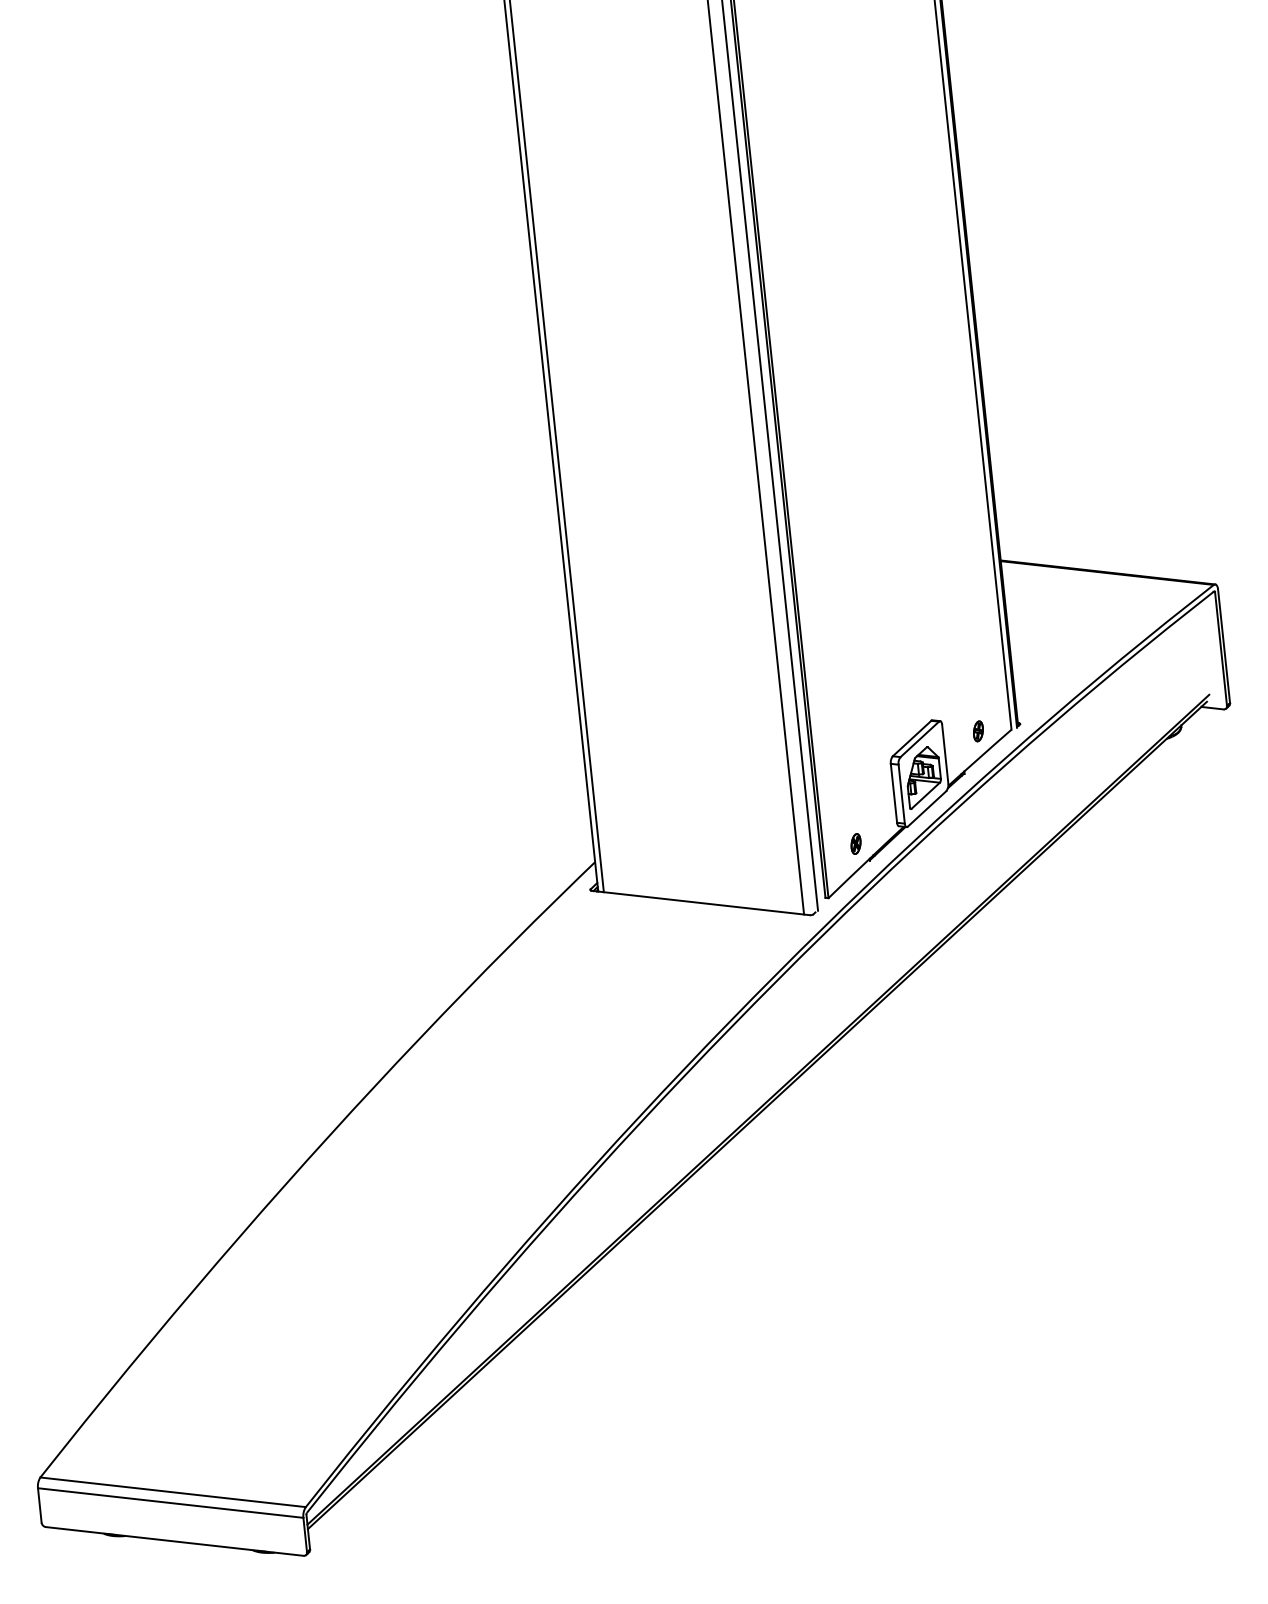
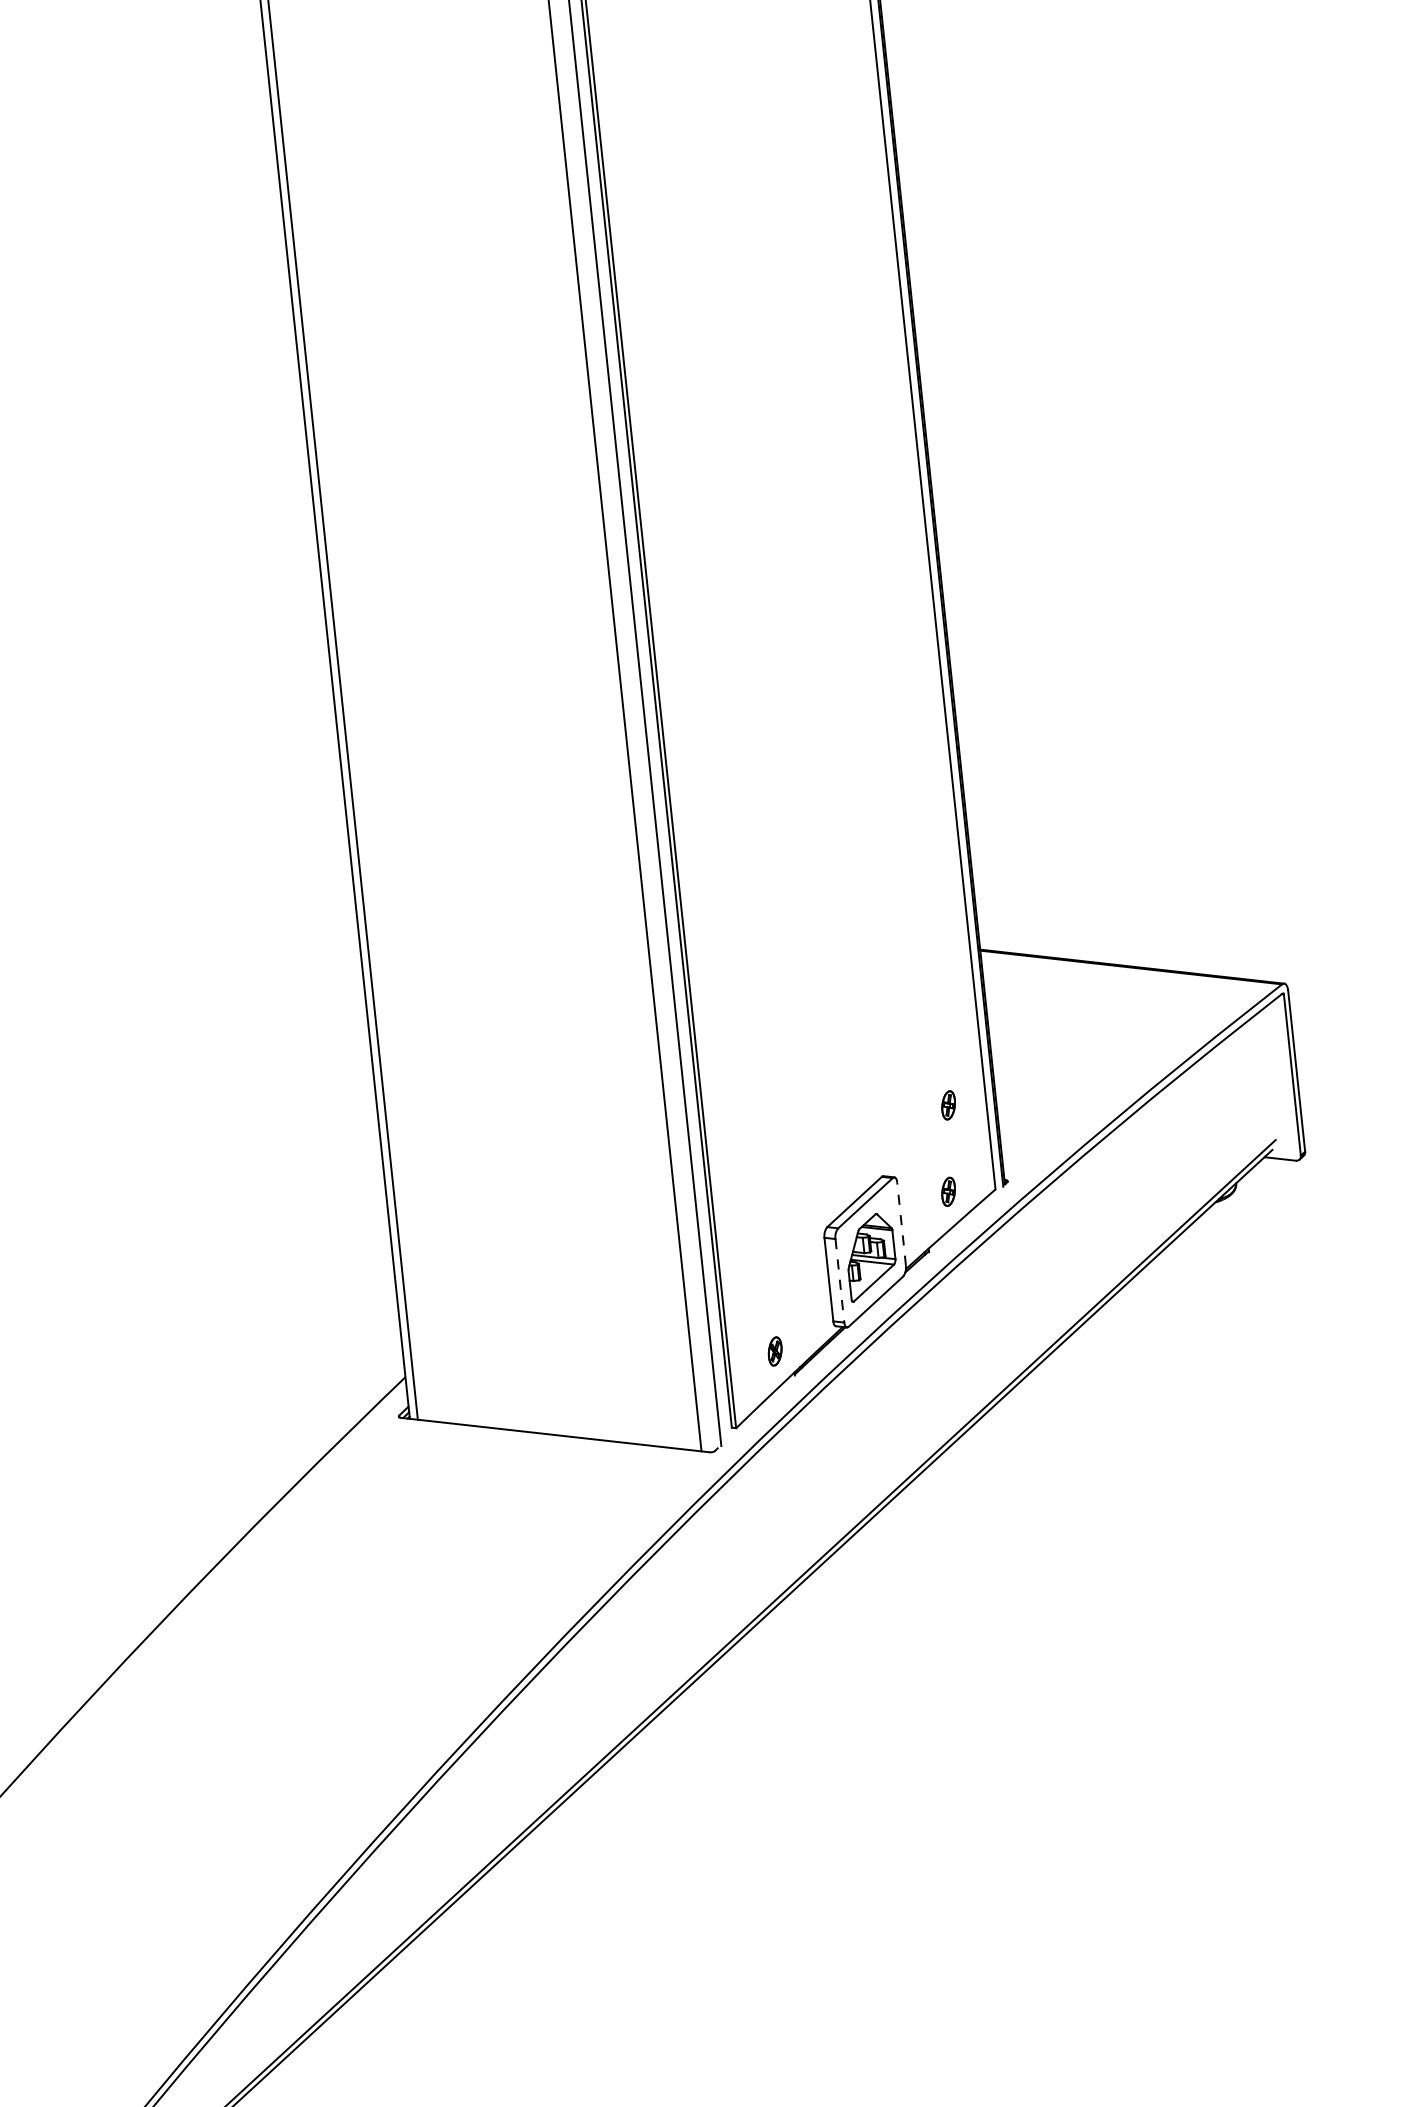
part: (978, 670) -> (948, 1105), added
line: (945, 754) -> (901, 1224), solid -> dashed
line: (901, 794) -> (839, 1281), solid -> dashed

